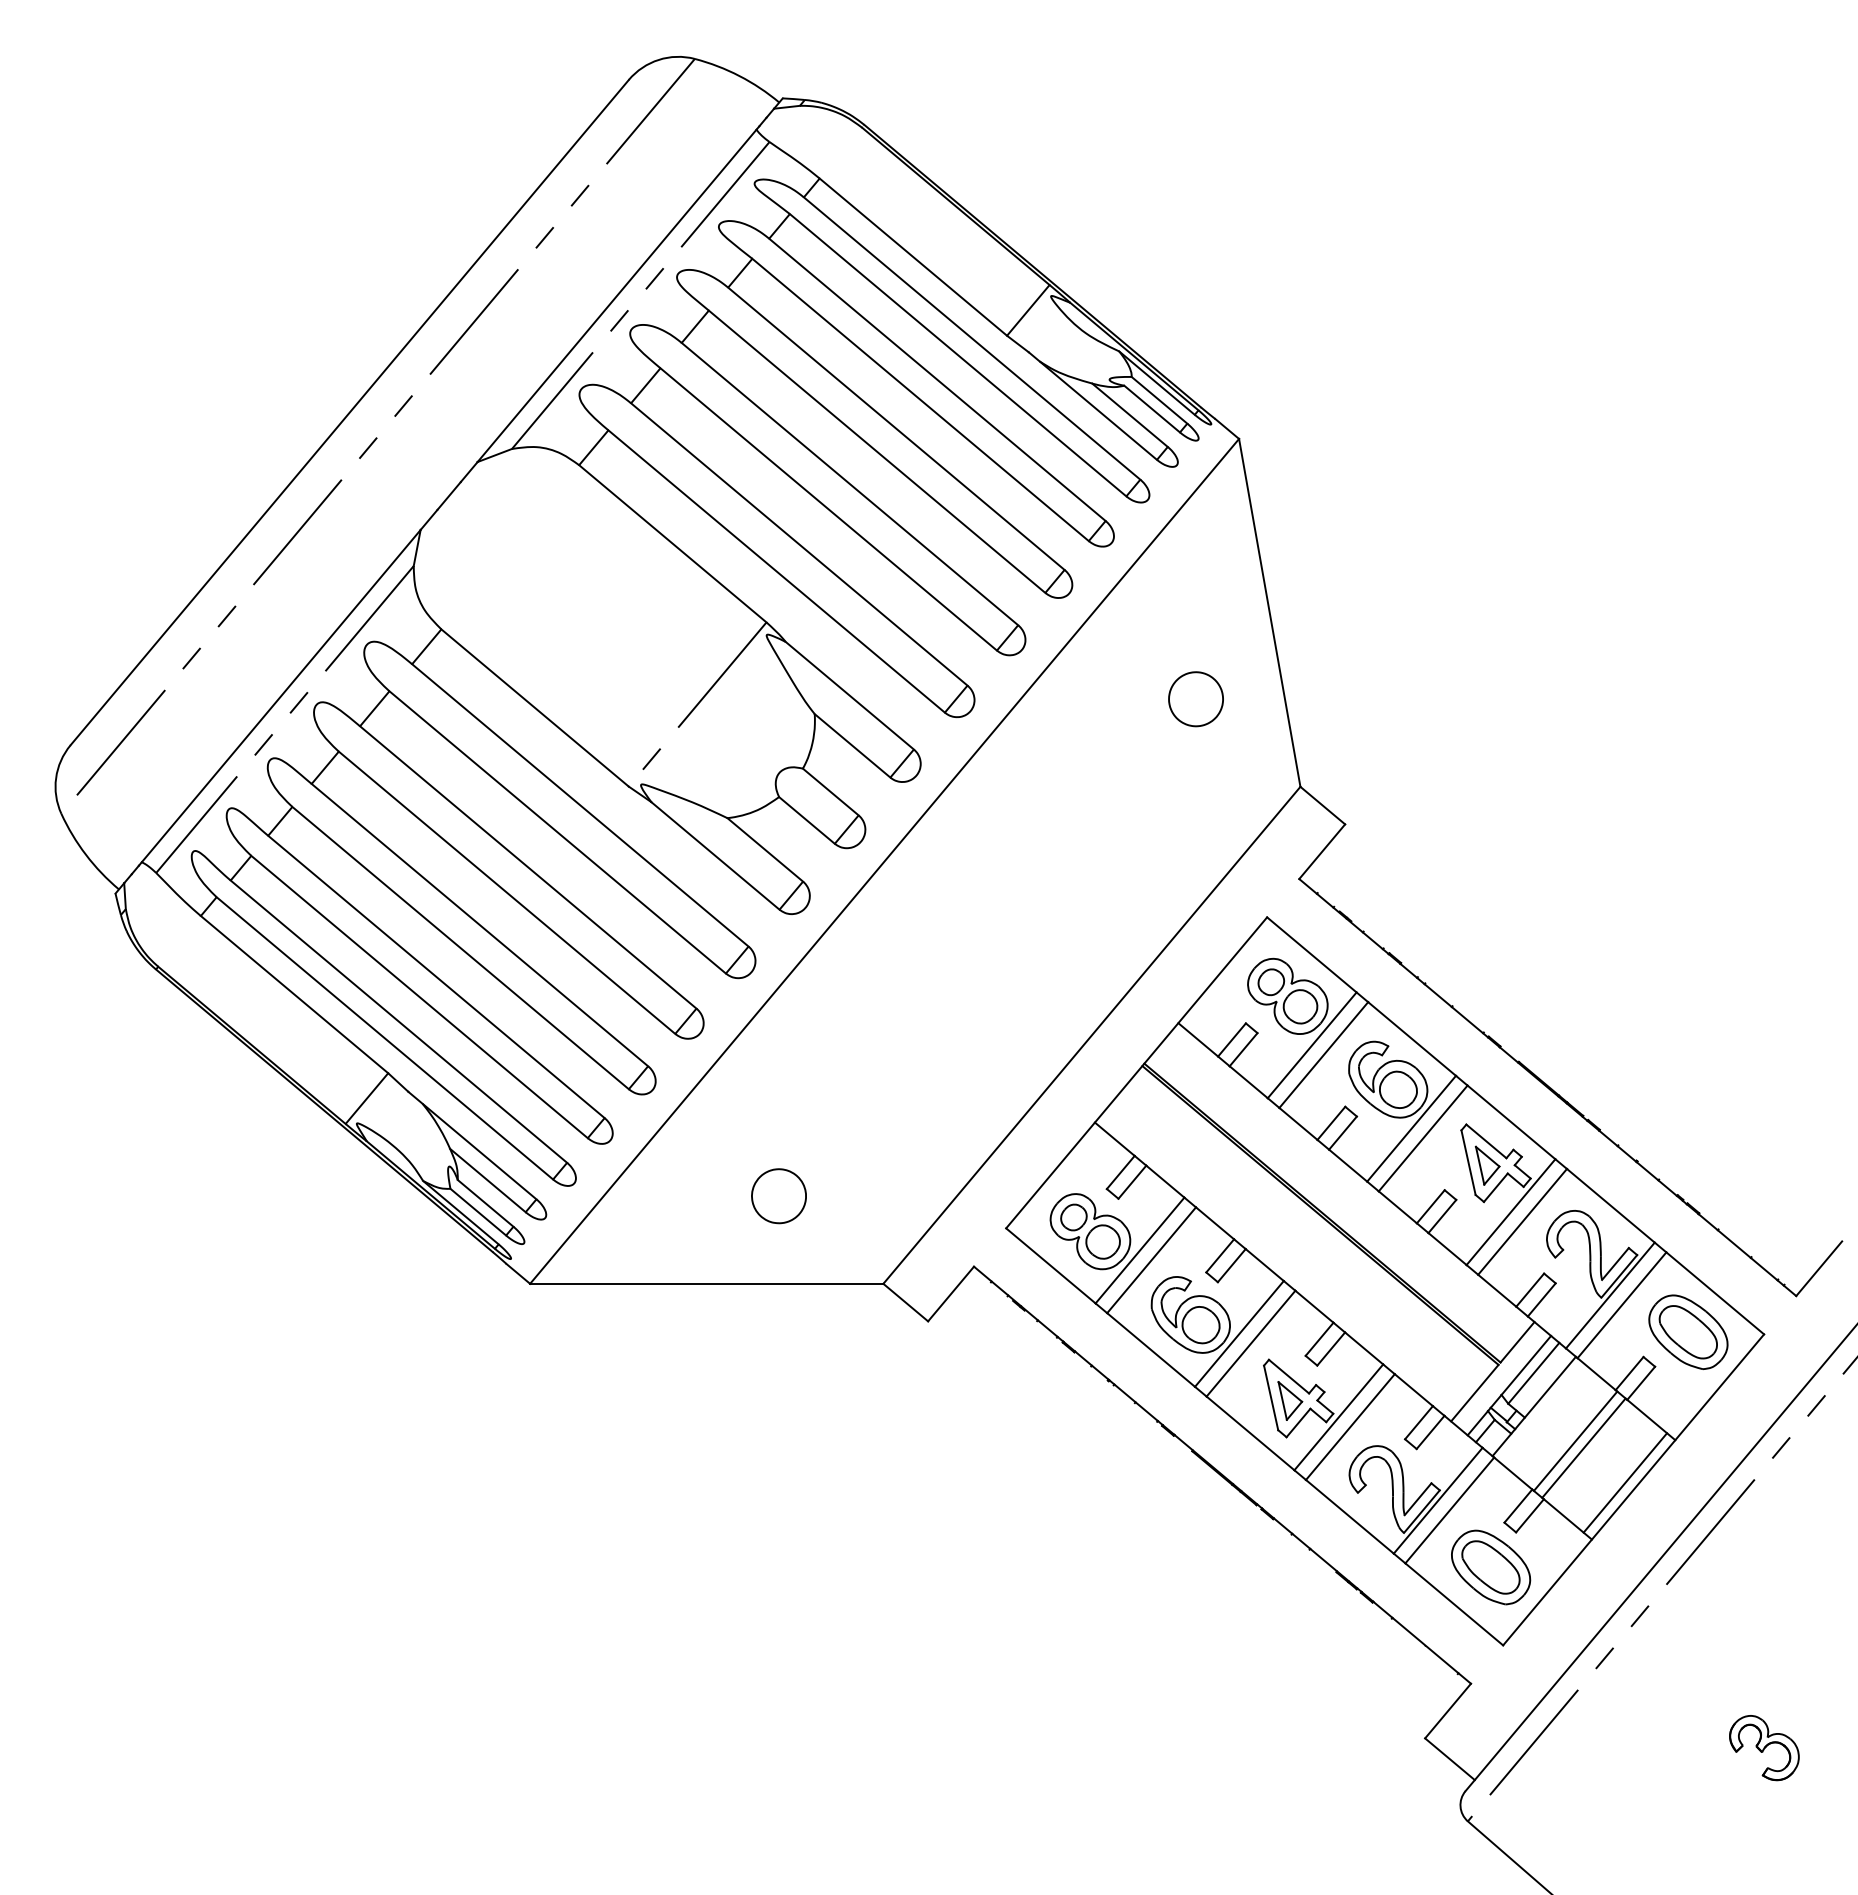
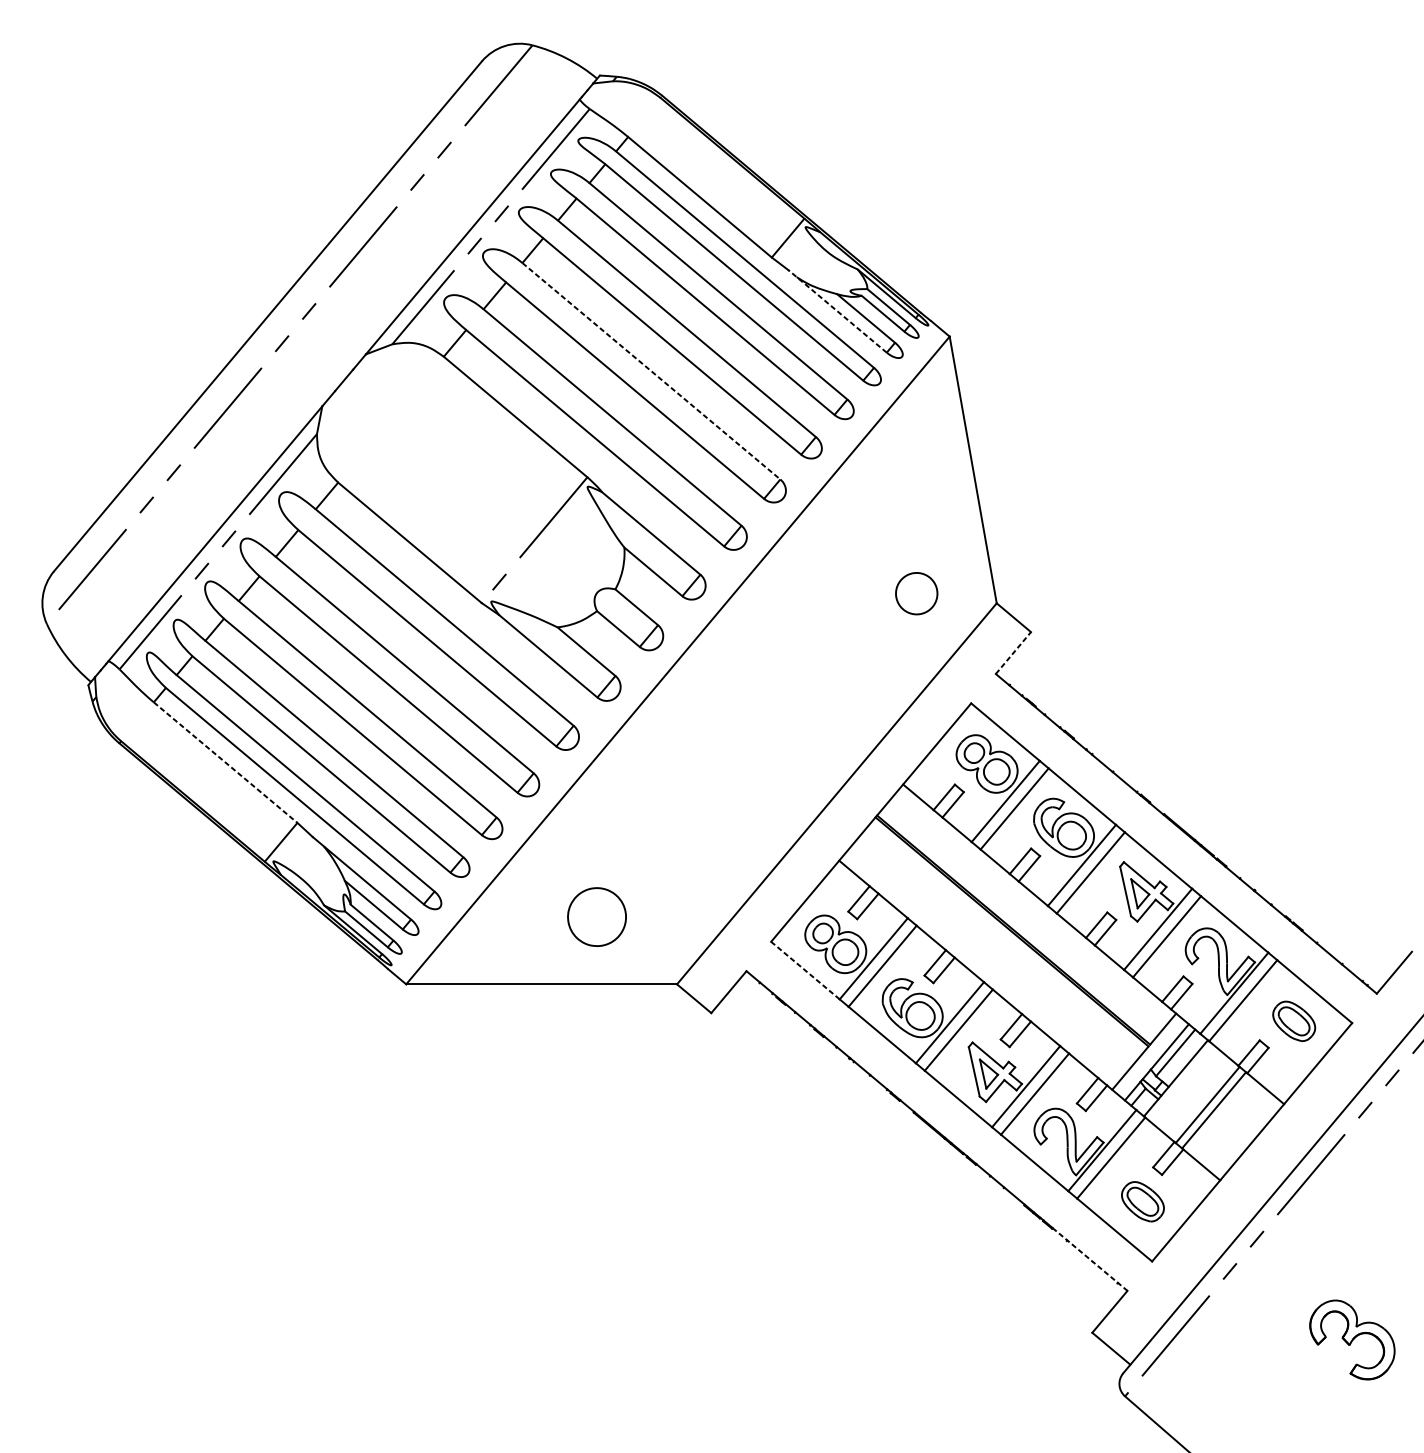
line: (1092, 406) -> (837, 311), solid -> dashed
line: (849, 484) -> (651, 371), solid -> dashed
part: (1195, 699) -> (916, 593), moved
line: (1322, 851) -> (1013, 652), solid -> dashed
line: (294, 994) -> (225, 762), solid -> dashed
part: (778, 1196) -> (596, 917), size x1.4
line: (1050, 1265) -> (805, 970), solid -> dashed
part: (1688, 1331) -> (1294, 1020), size x0.7
line: (1625, 1482) -> (1245, 1136), removed
part: (1491, 1567) -> (1143, 1201), size x0.7
line: (1422, 1642) -> (1090, 1259), solid -> dashed
part: (1764, 1748) -> (1352, 1340), size x1.6

